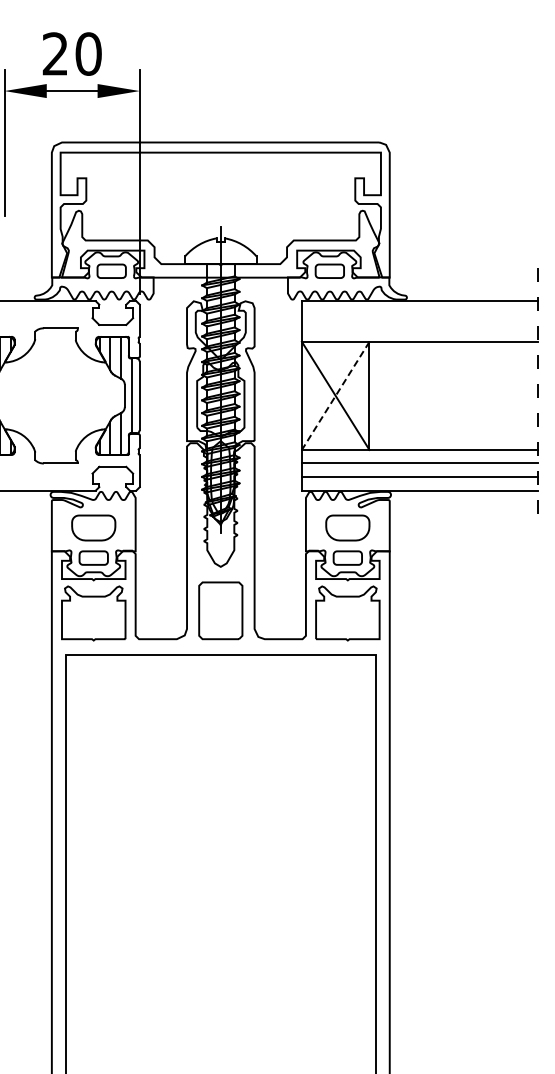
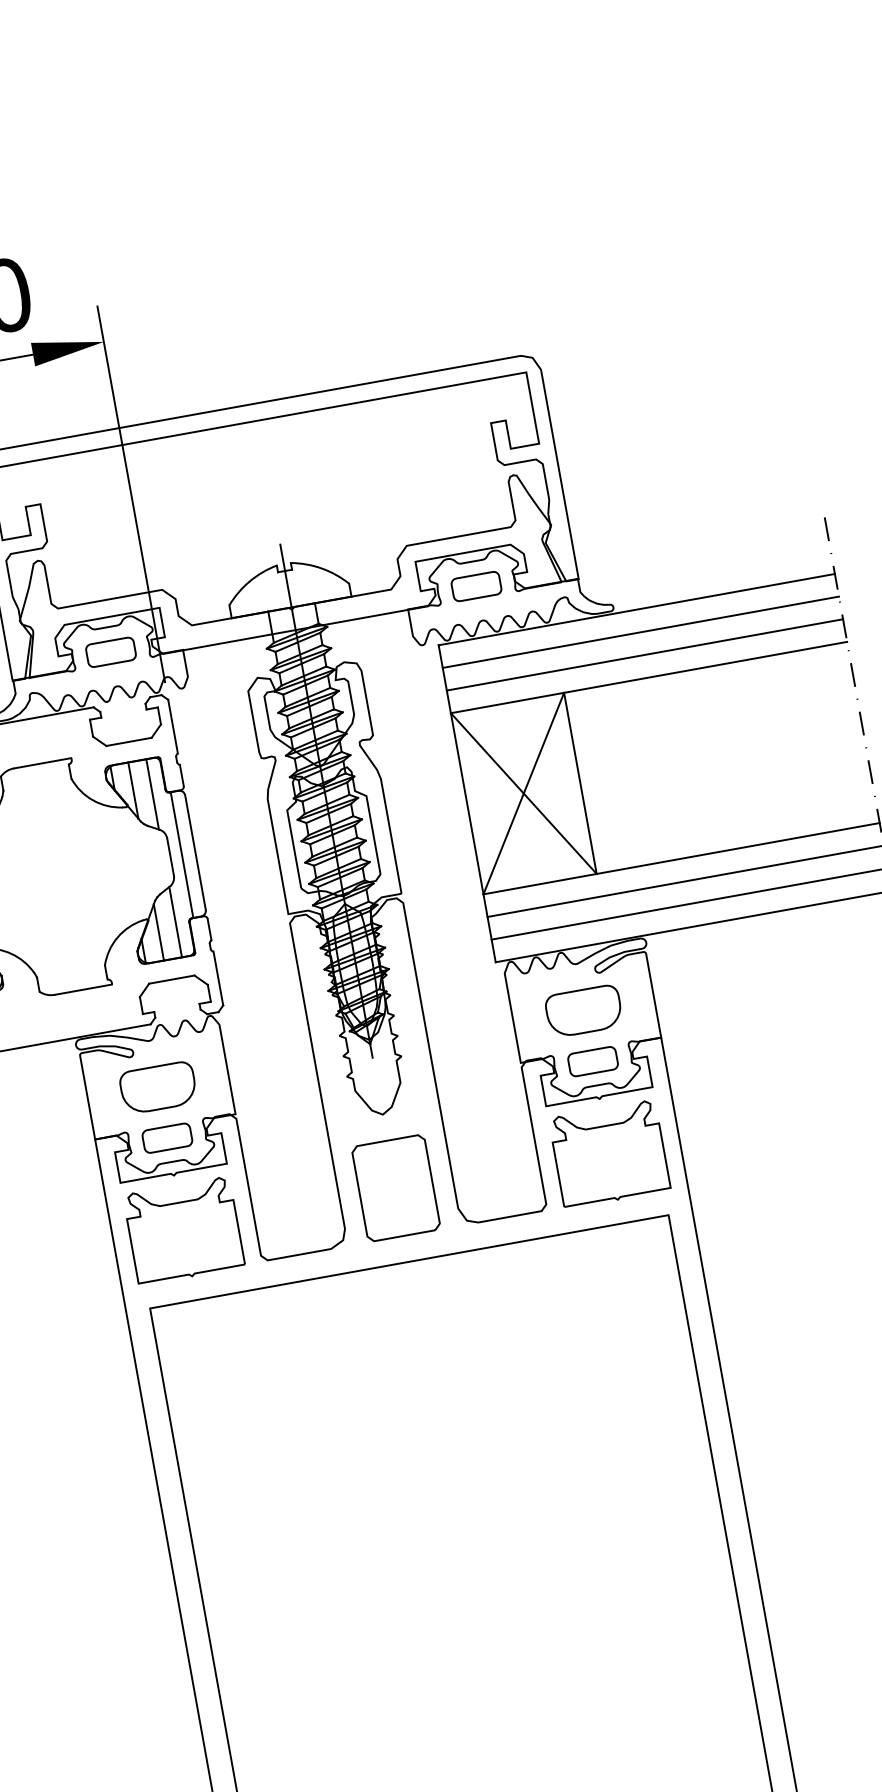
line: (419, 314) -> (639, 631), added
line: (419, 328) -> (643, 655), added
line: (335, 395) -> (523, 792), dashed -> solid

